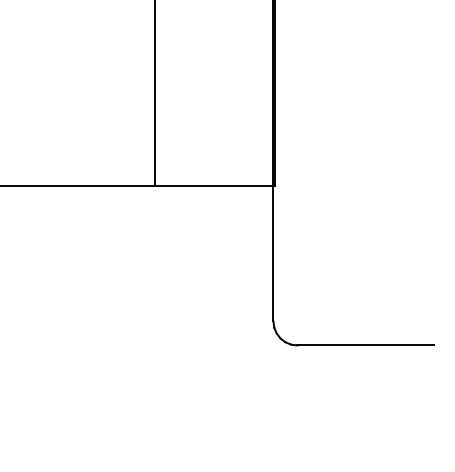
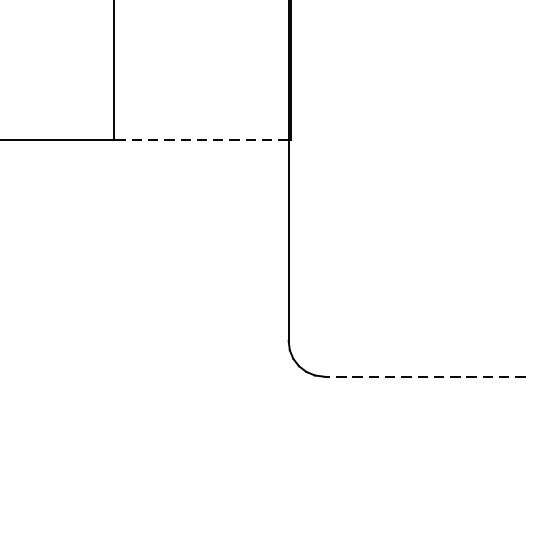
line: (213, 185) -> (199, 139), solid -> dashed
line: (365, 345) -> (424, 376), solid -> dashed

